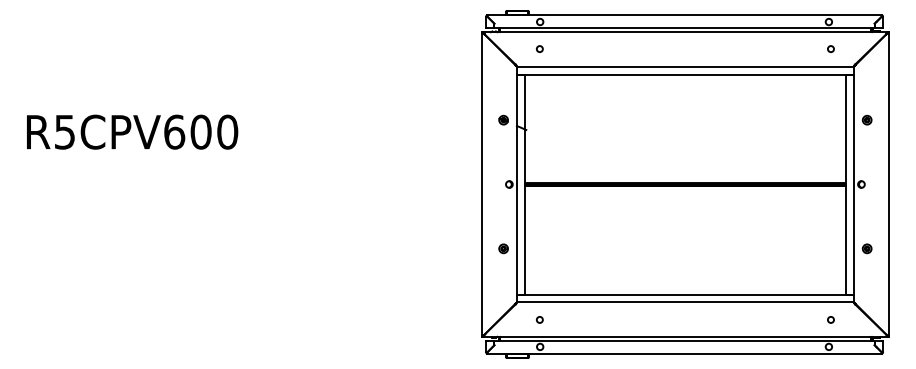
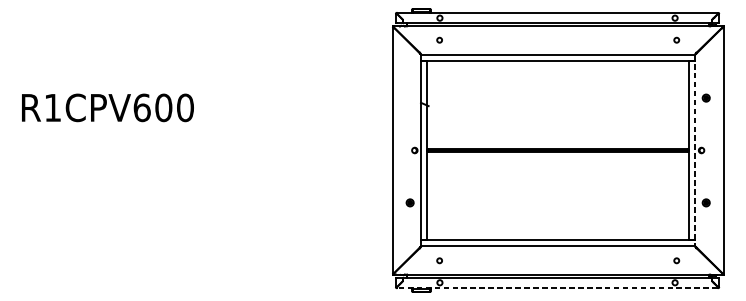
part: (503, 119) -> (410, 97), removed
text: (64, 132) -> (52, 108), R5CPV600 -> R1CPV600
line: (853, 185) -> (695, 151), solid -> dashed
line: (684, 353) -> (557, 288), solid -> dashed

